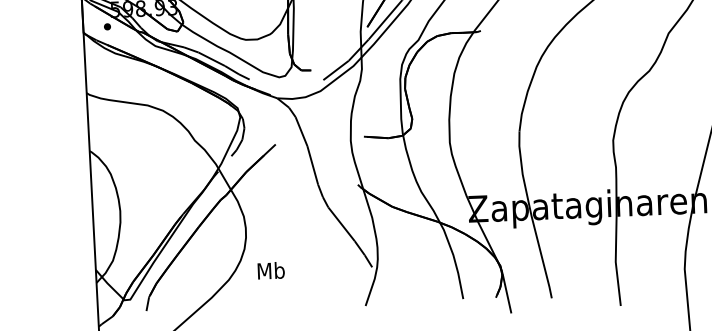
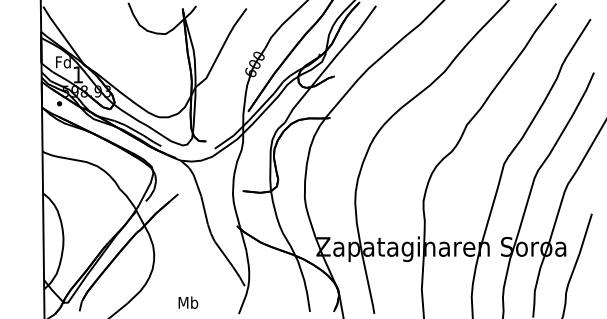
text: (271, 270) -> (188, 302), moved

